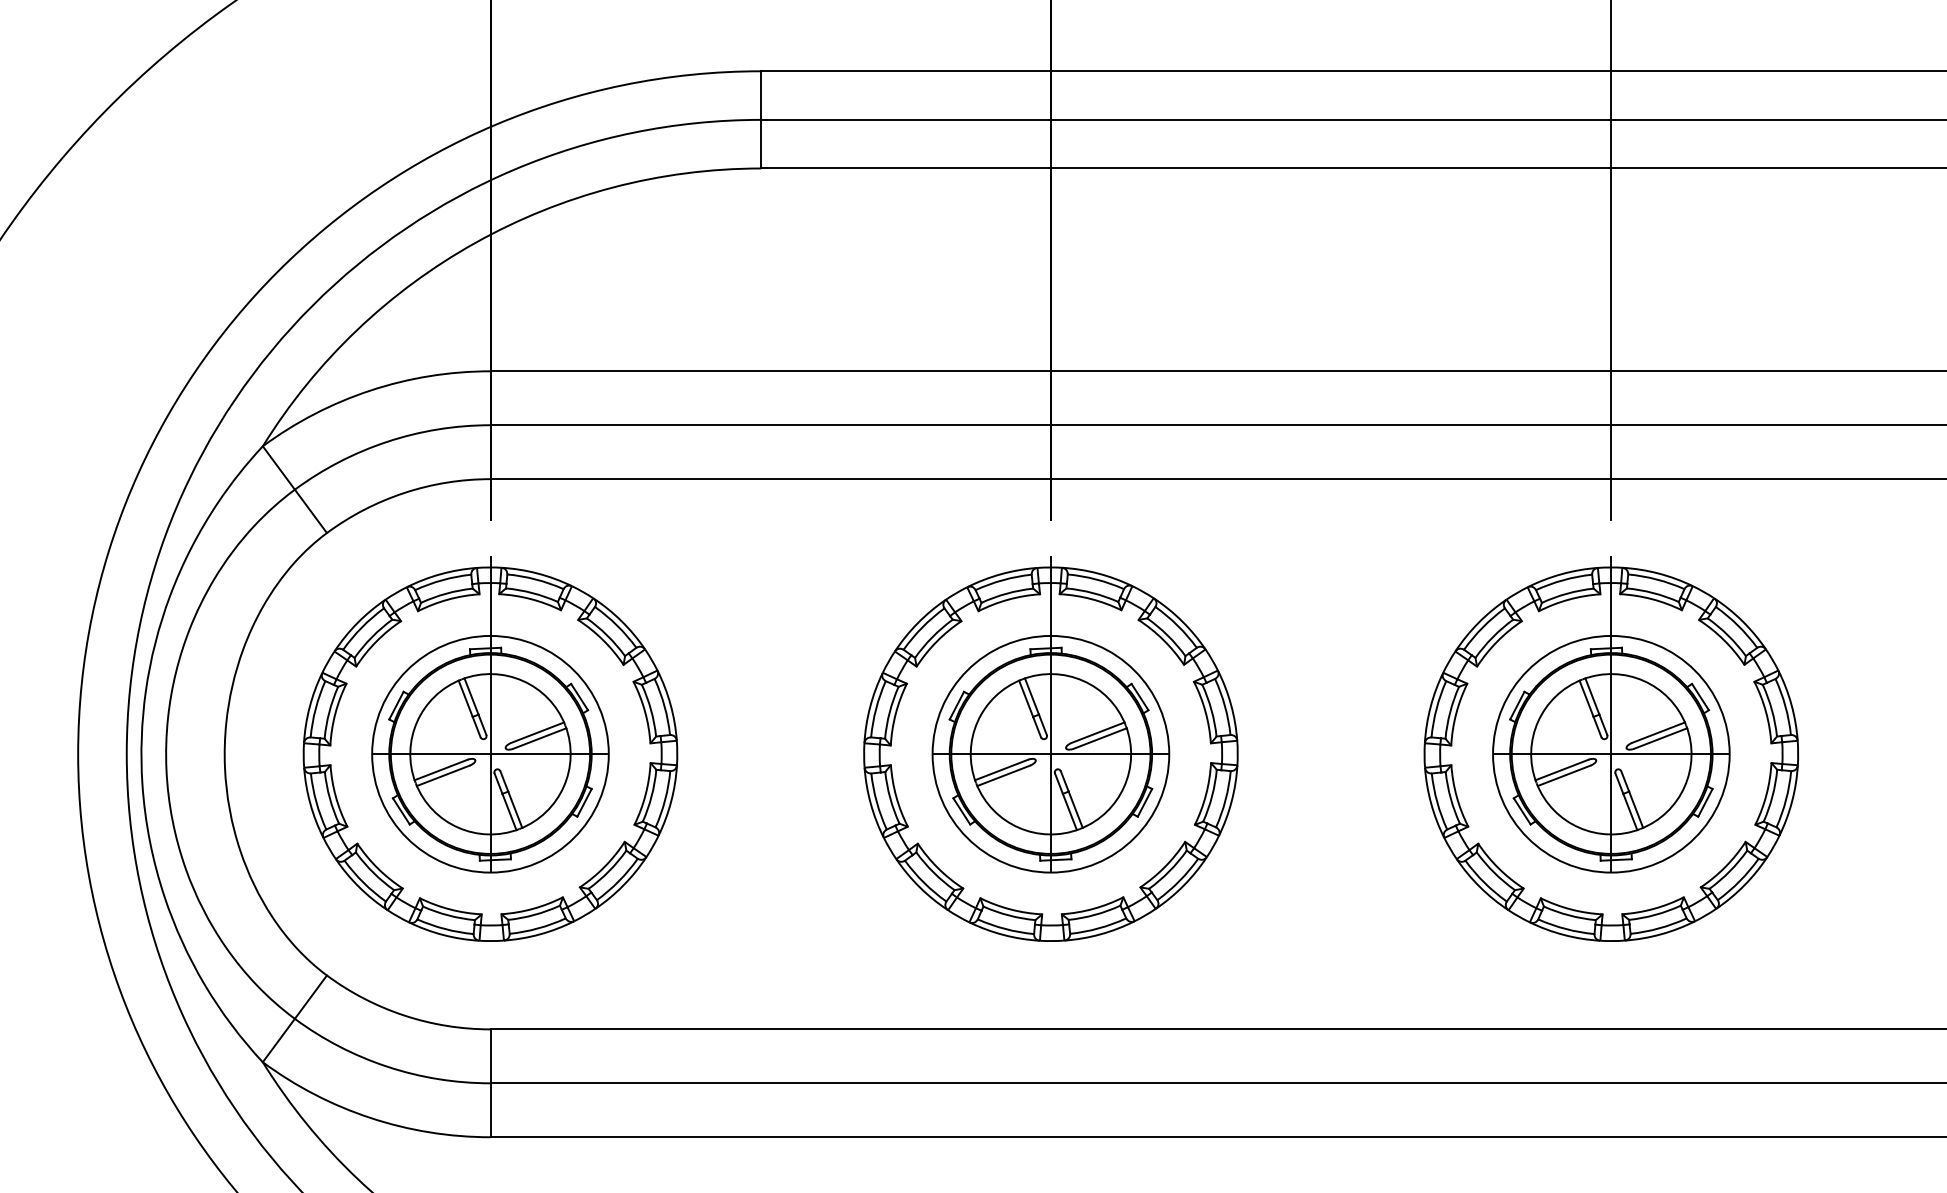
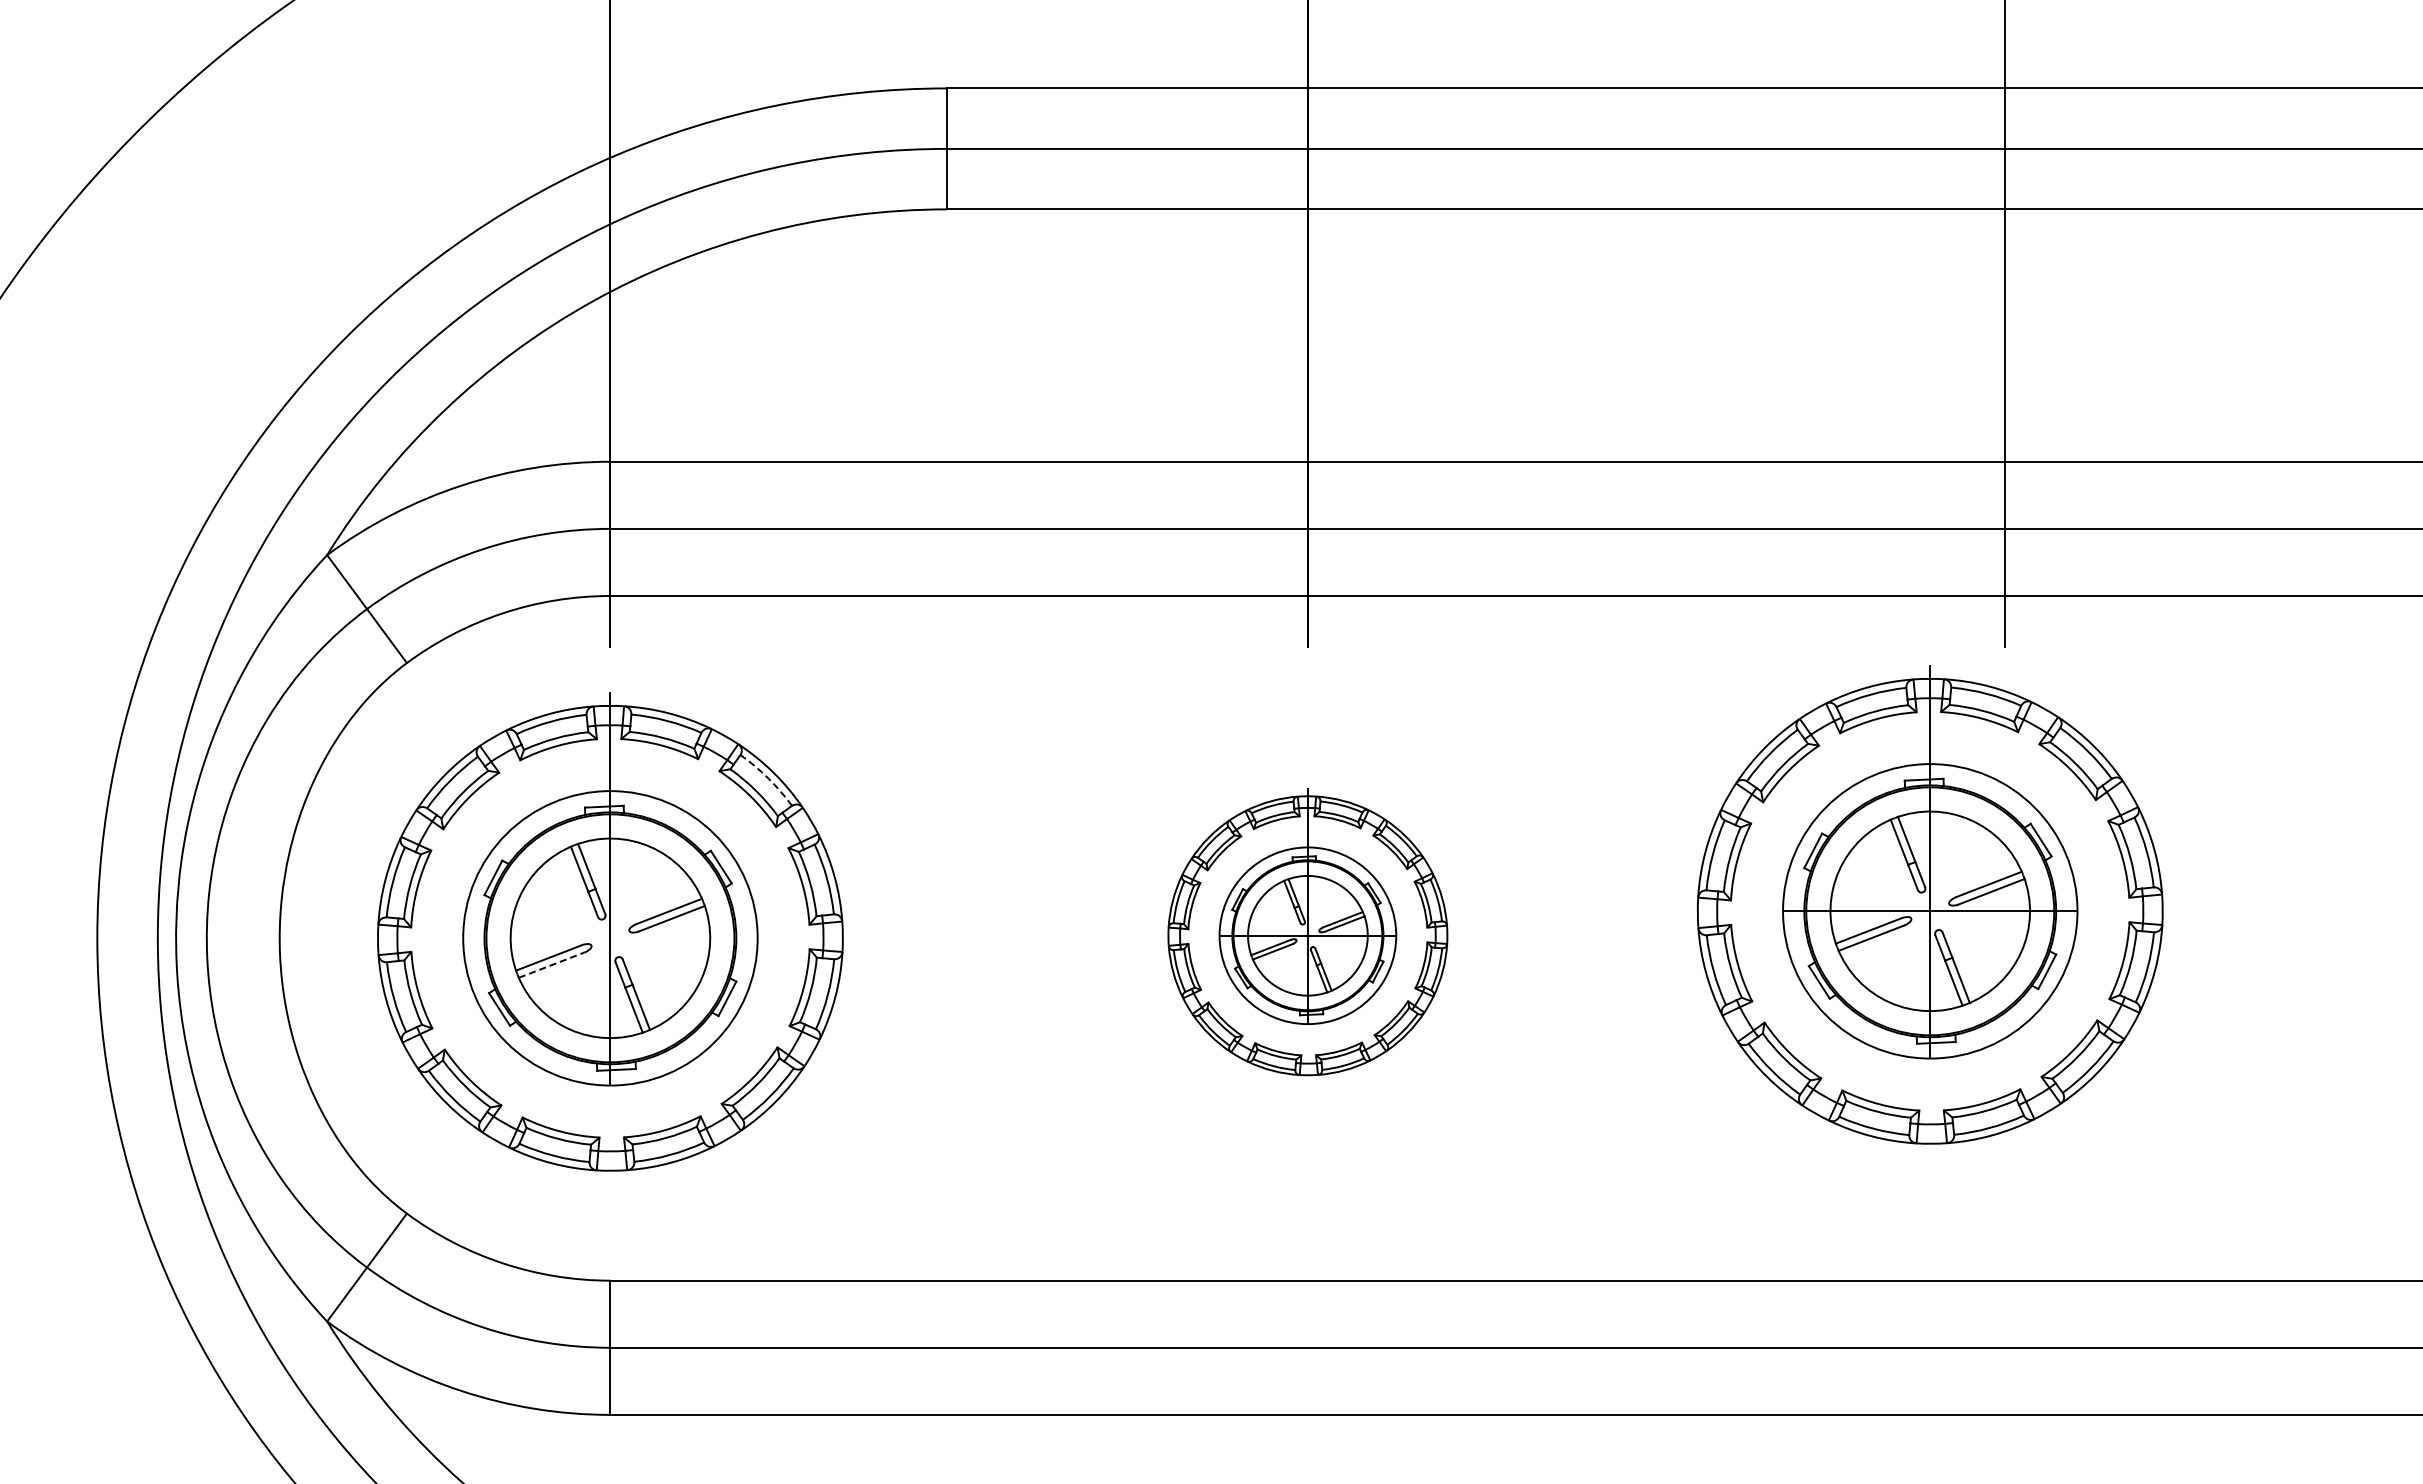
arc: (617, 625) -> (768, 778), solid -> dashed
part: (1050, 748) -> (1307, 931), size x0.6
part: (1611, 748) -> (1930, 904), moved
line: (490, 754) -> (610, 938), removed
line: (443, 775) -> (552, 964), solid -> dashed

